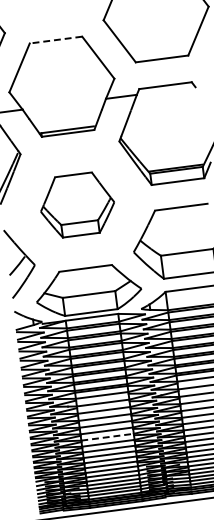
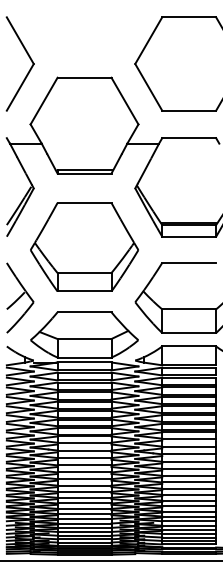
line: (55, 39) -> (84, 77), dashed -> solid
part: (77, 204) -> (84, 246), size x1.43
line: (107, 437) -> (84, 485), dashed -> solid

